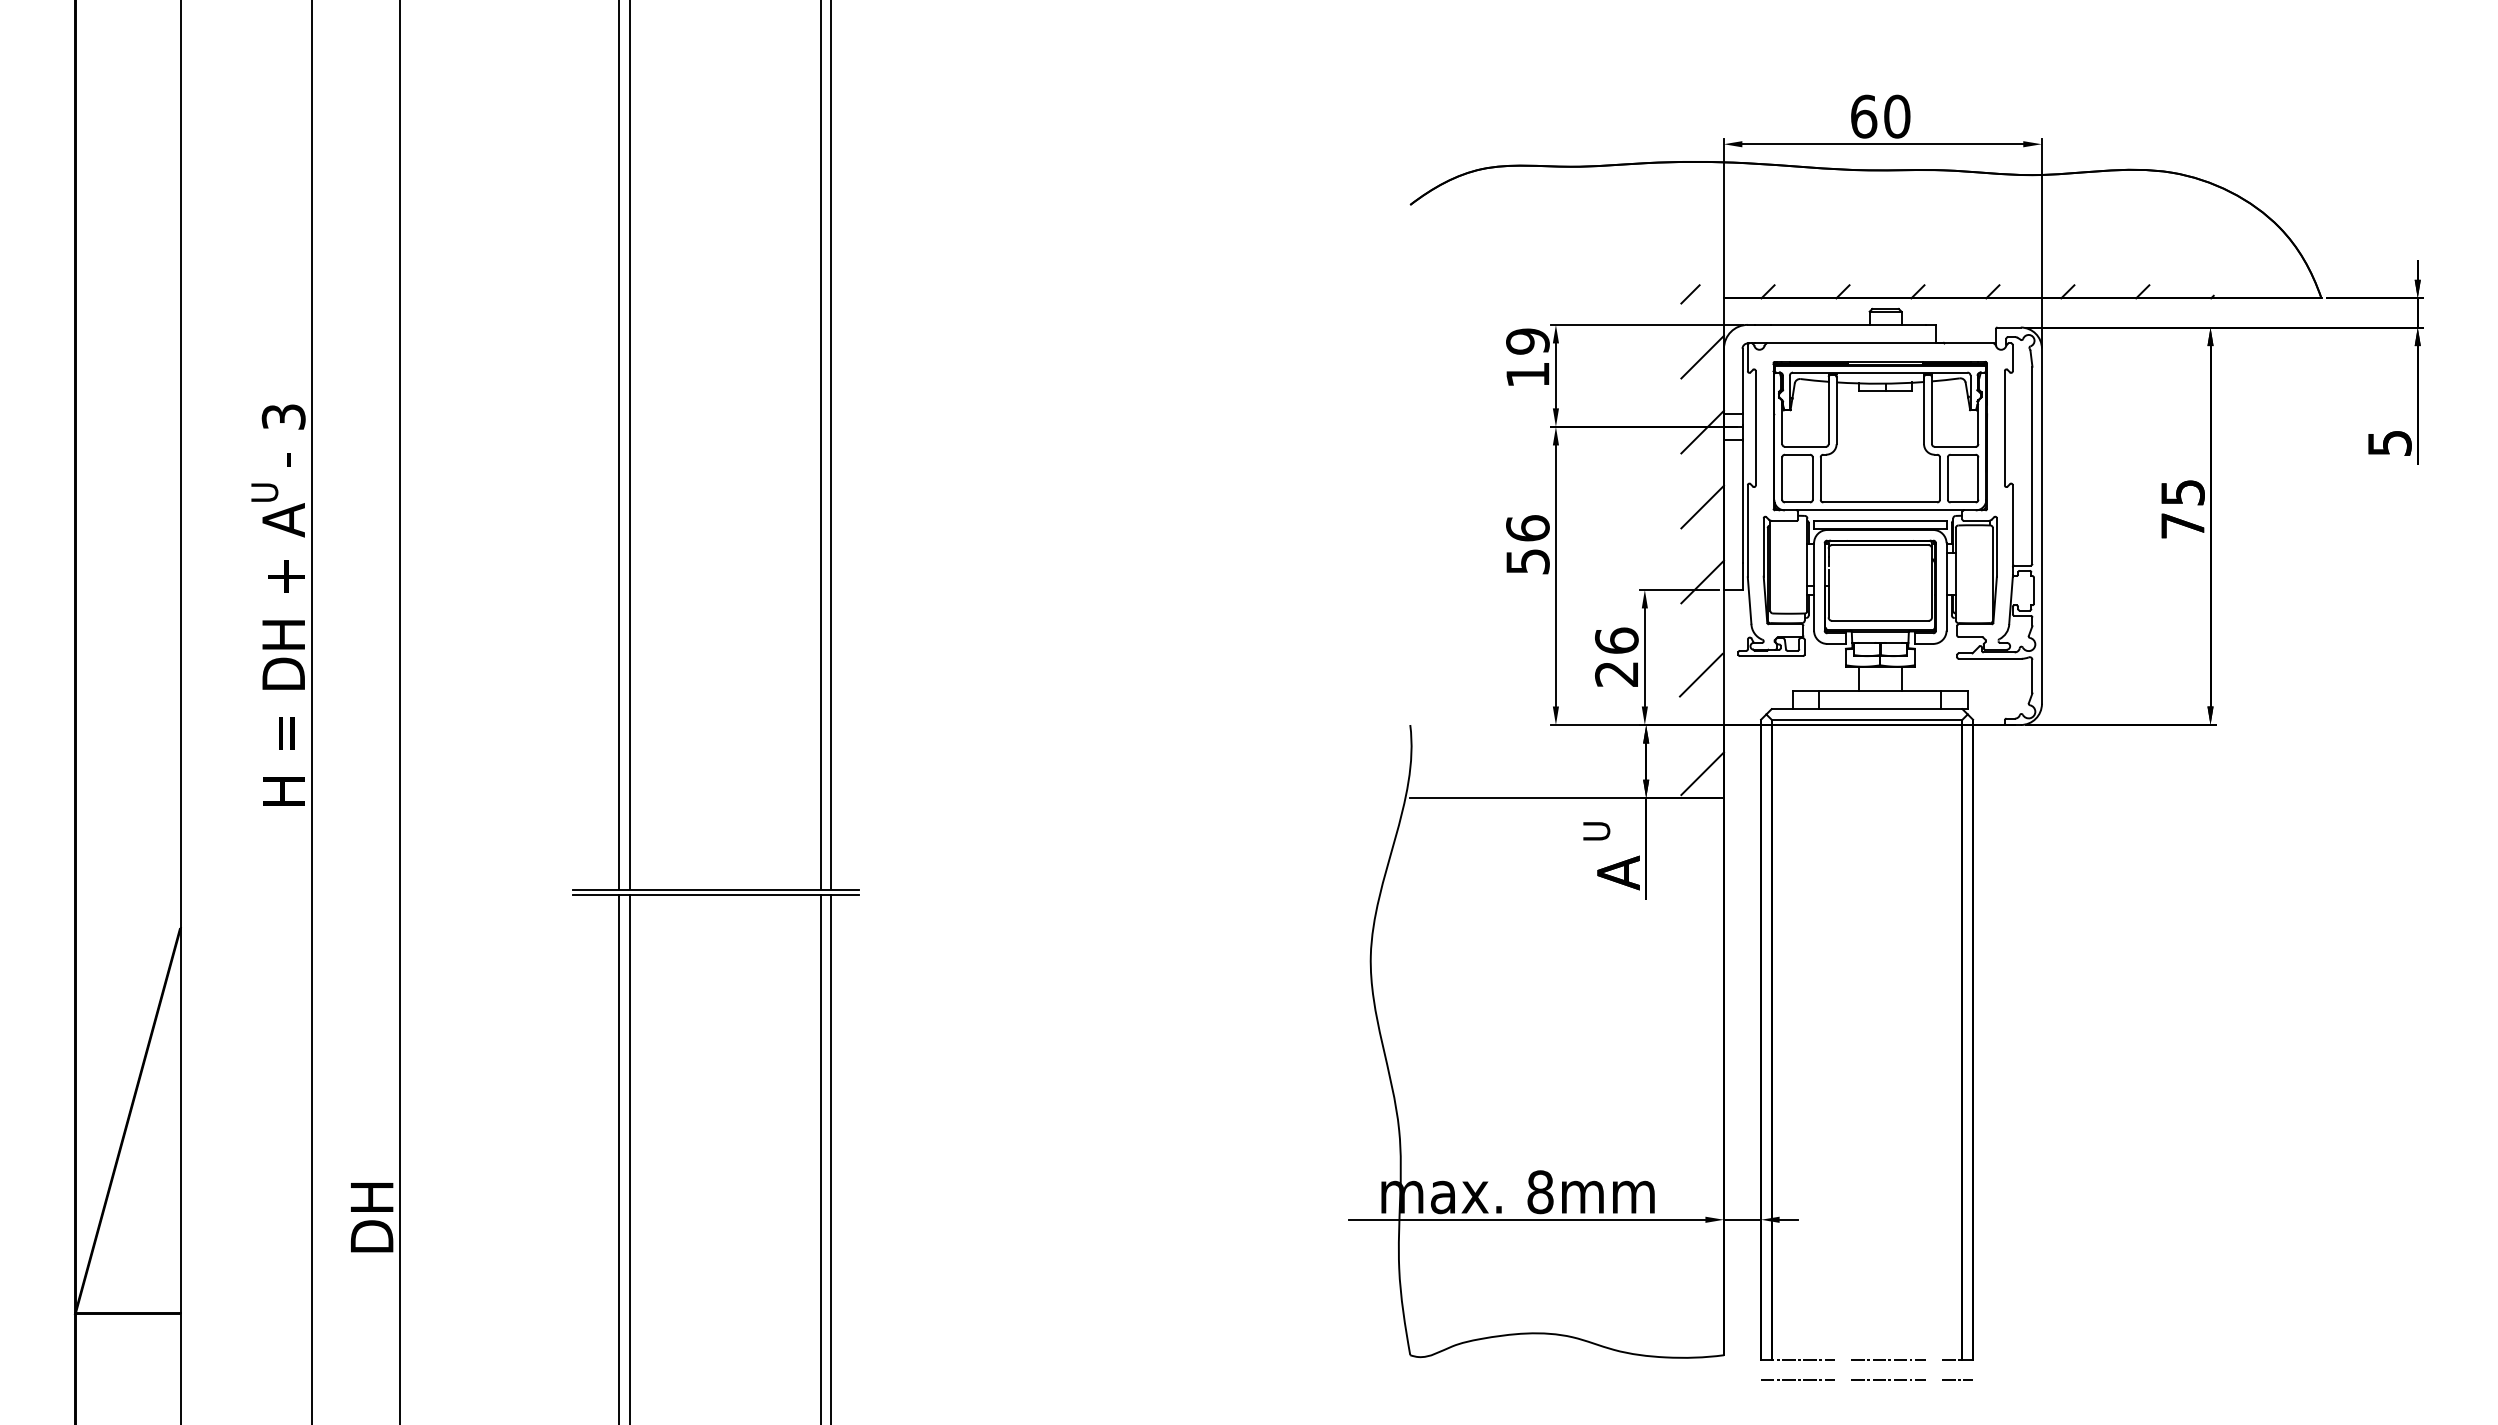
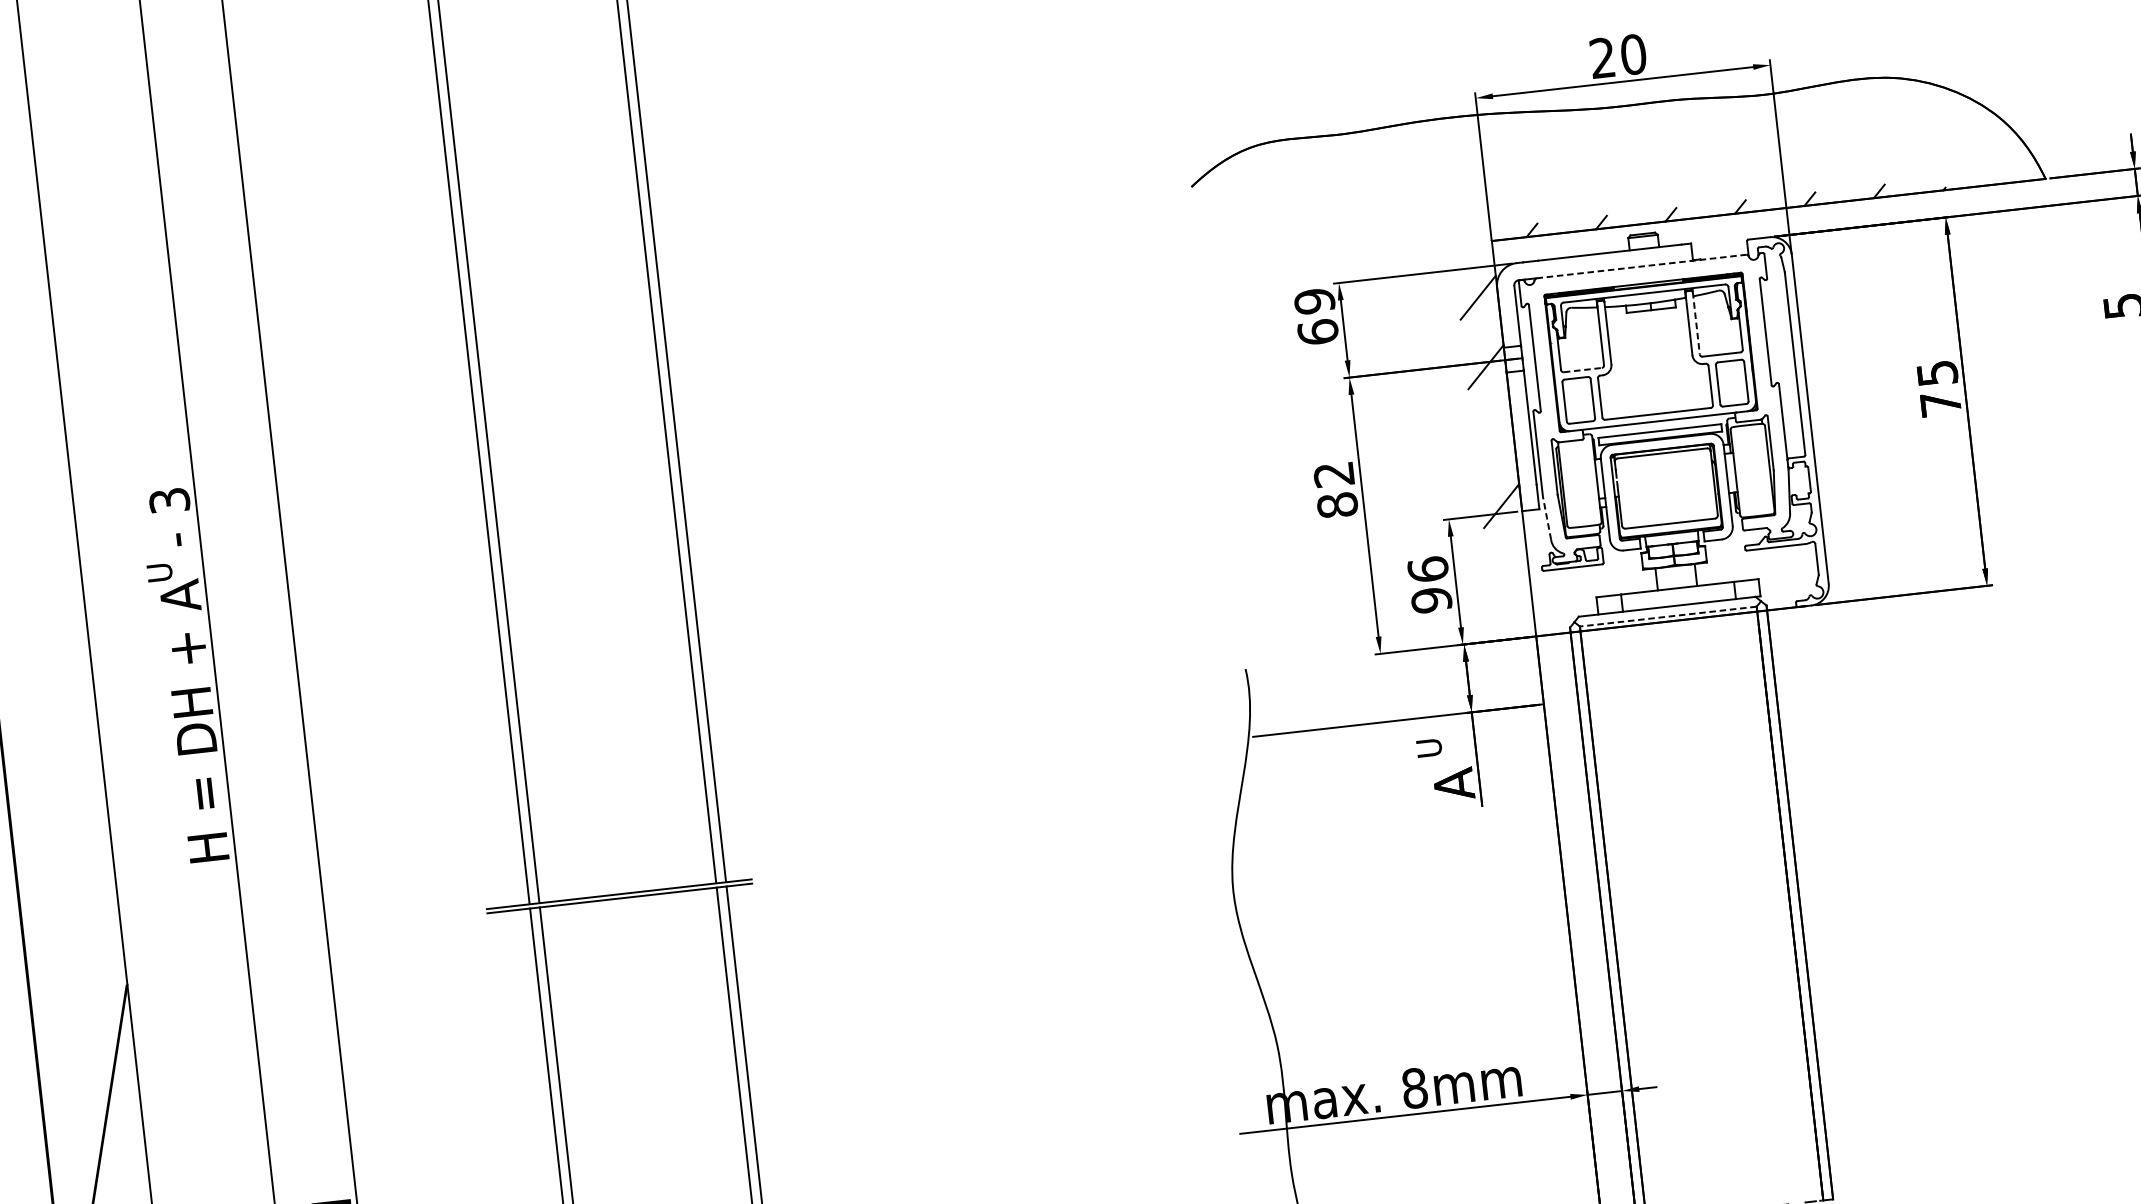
text: (1864, 116) -> (1603, 57), 60 -> 20
line: (1690, 294) -> (1460, 240), removed
line: (1880, 343) -> (1641, 266), solid -> dashed
text: (1527, 374) -> (1317, 331), 19 -> 69
line: (1931, 410) -> (1695, 323), solid -> dashed
line: (1805, 446) -> (1582, 369), solid -> dashed
line: (1702, 506) -> (1493, 436), removed
text: (1527, 544) -> (1335, 489), 56 -> 82
line: (1749, 600) -> (1546, 518), solid -> dashed
text: (1616, 674) -> (1431, 600), 26 -> 96
line: (1700, 674) -> (1509, 592), removed
line: (1866, 719) -> (1667, 616), solid -> dashed
line: (1702, 773) -> (1521, 683), removed

